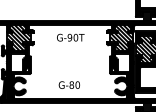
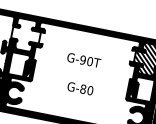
hatch: (18, 37) -> (25, 34), removed
text: (70, 37) -> (83, 60), moved
text: (68, 84) -> (79, 87), moved

